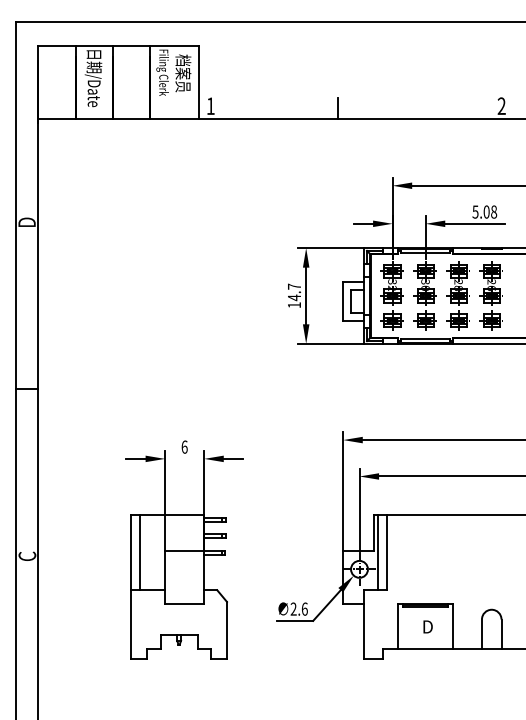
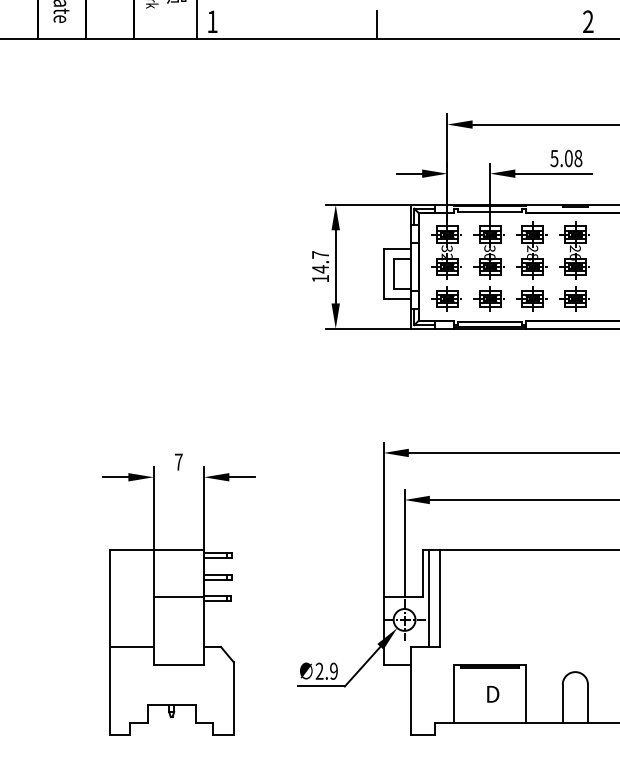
text: (184, 446) -> (178, 461), 6 -> 7
line: (139, 552) -> (120, 598), removed
text: (304, 608) -> (333, 670), 2.6 -> 2.9

